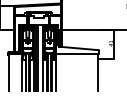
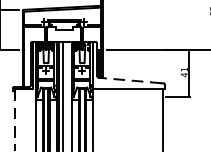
line: (78, 48) -> (130, 80), solid -> dashed
line: (9, 72) -> (15, 120), solid -> dashed

